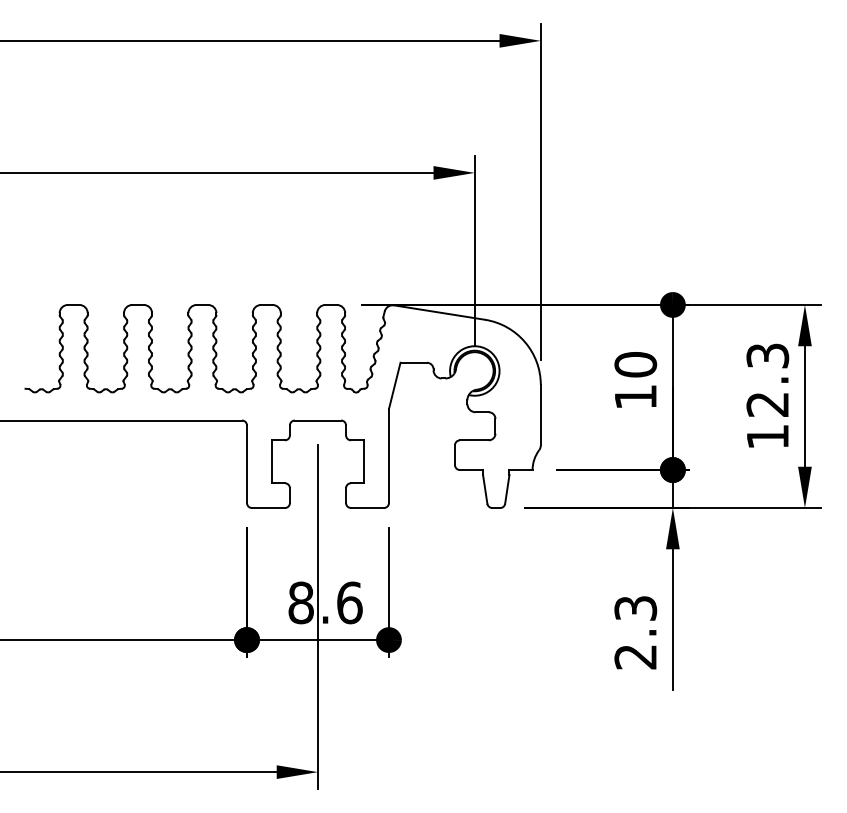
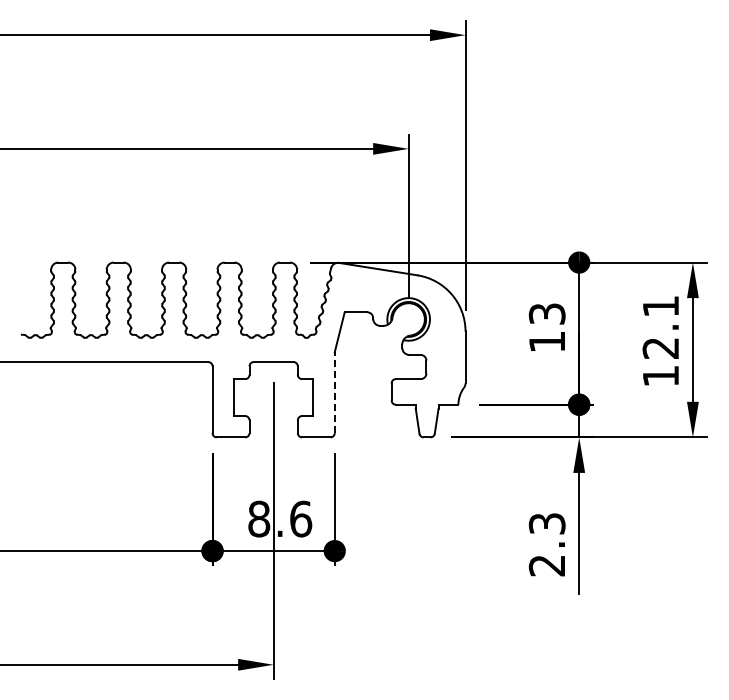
text: (767, 355) -> (660, 306), 12.3 -> 12.1
text: (636, 364) -> (547, 313), 10 -> 13
line: (388, 455) -> (334, 392), solid -> dashed

